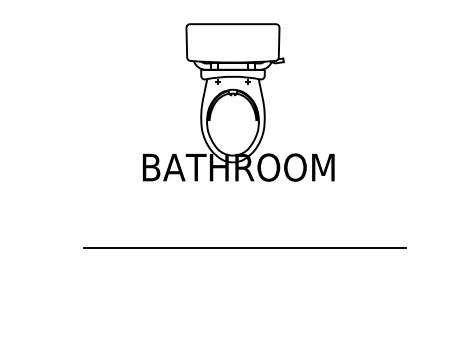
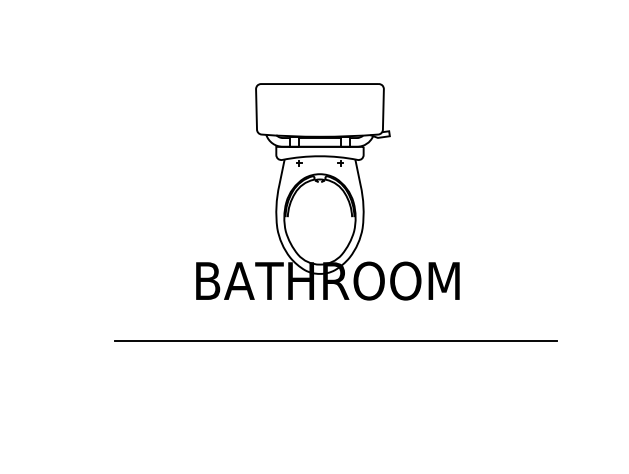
part: (238, 102) -> (327, 191), moved

